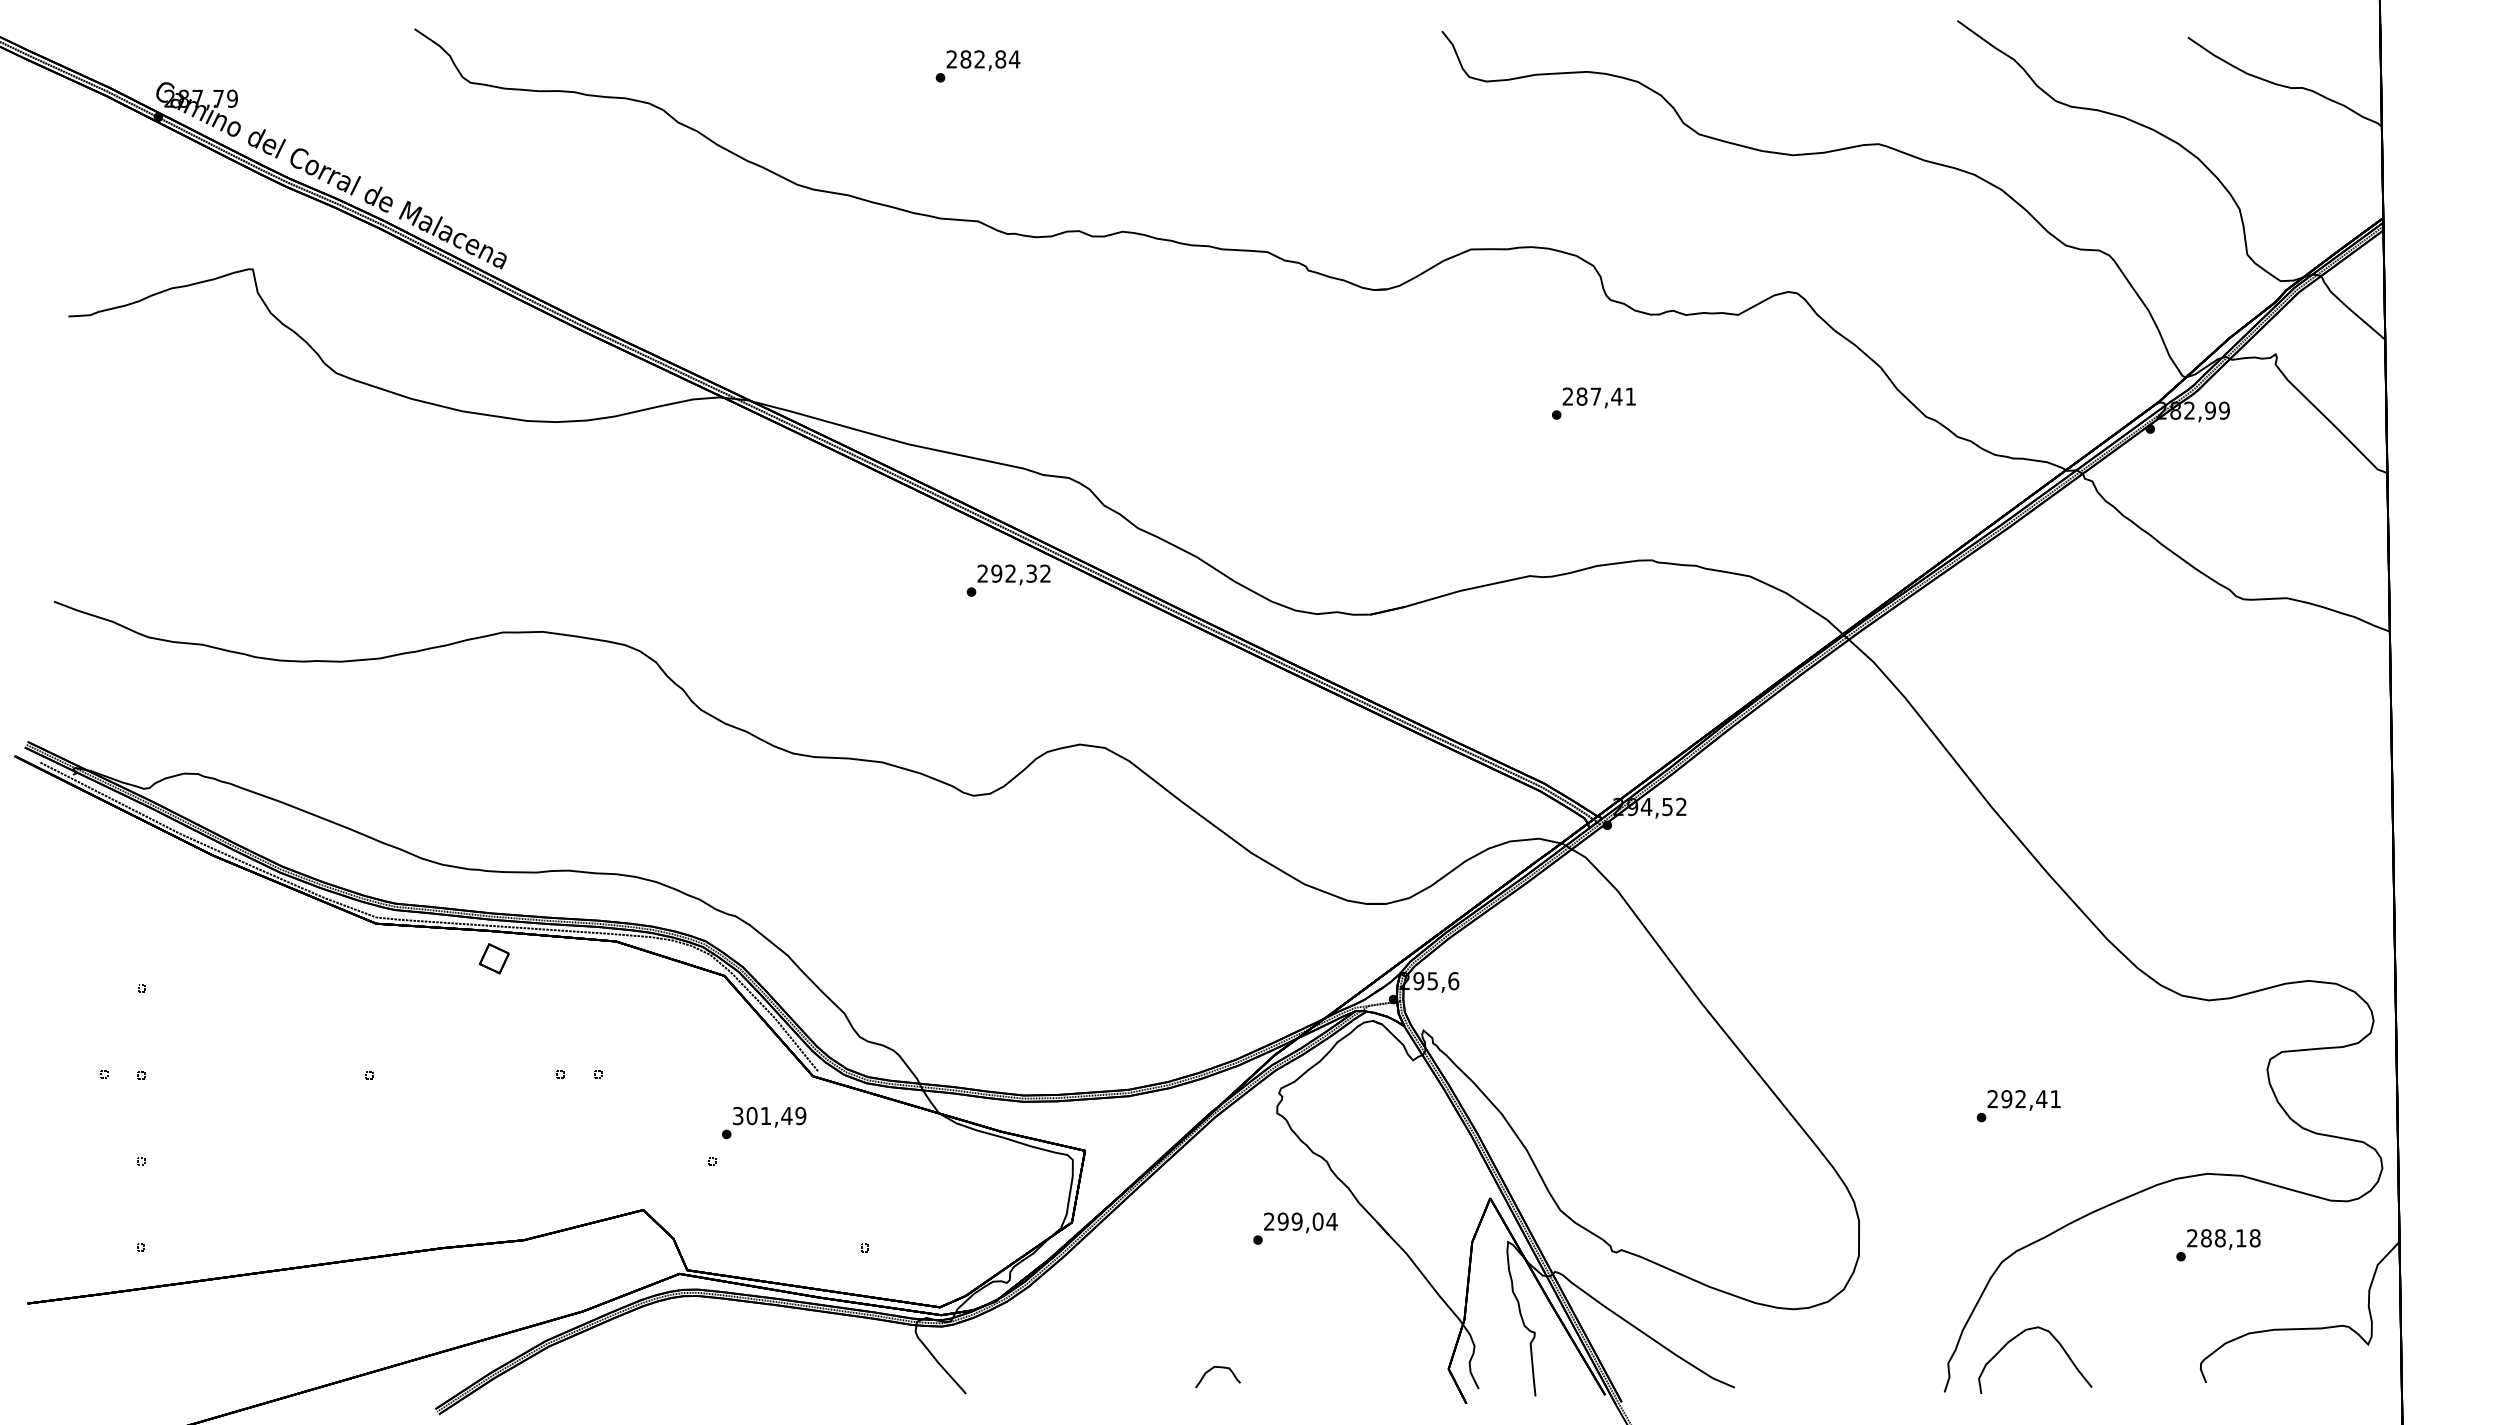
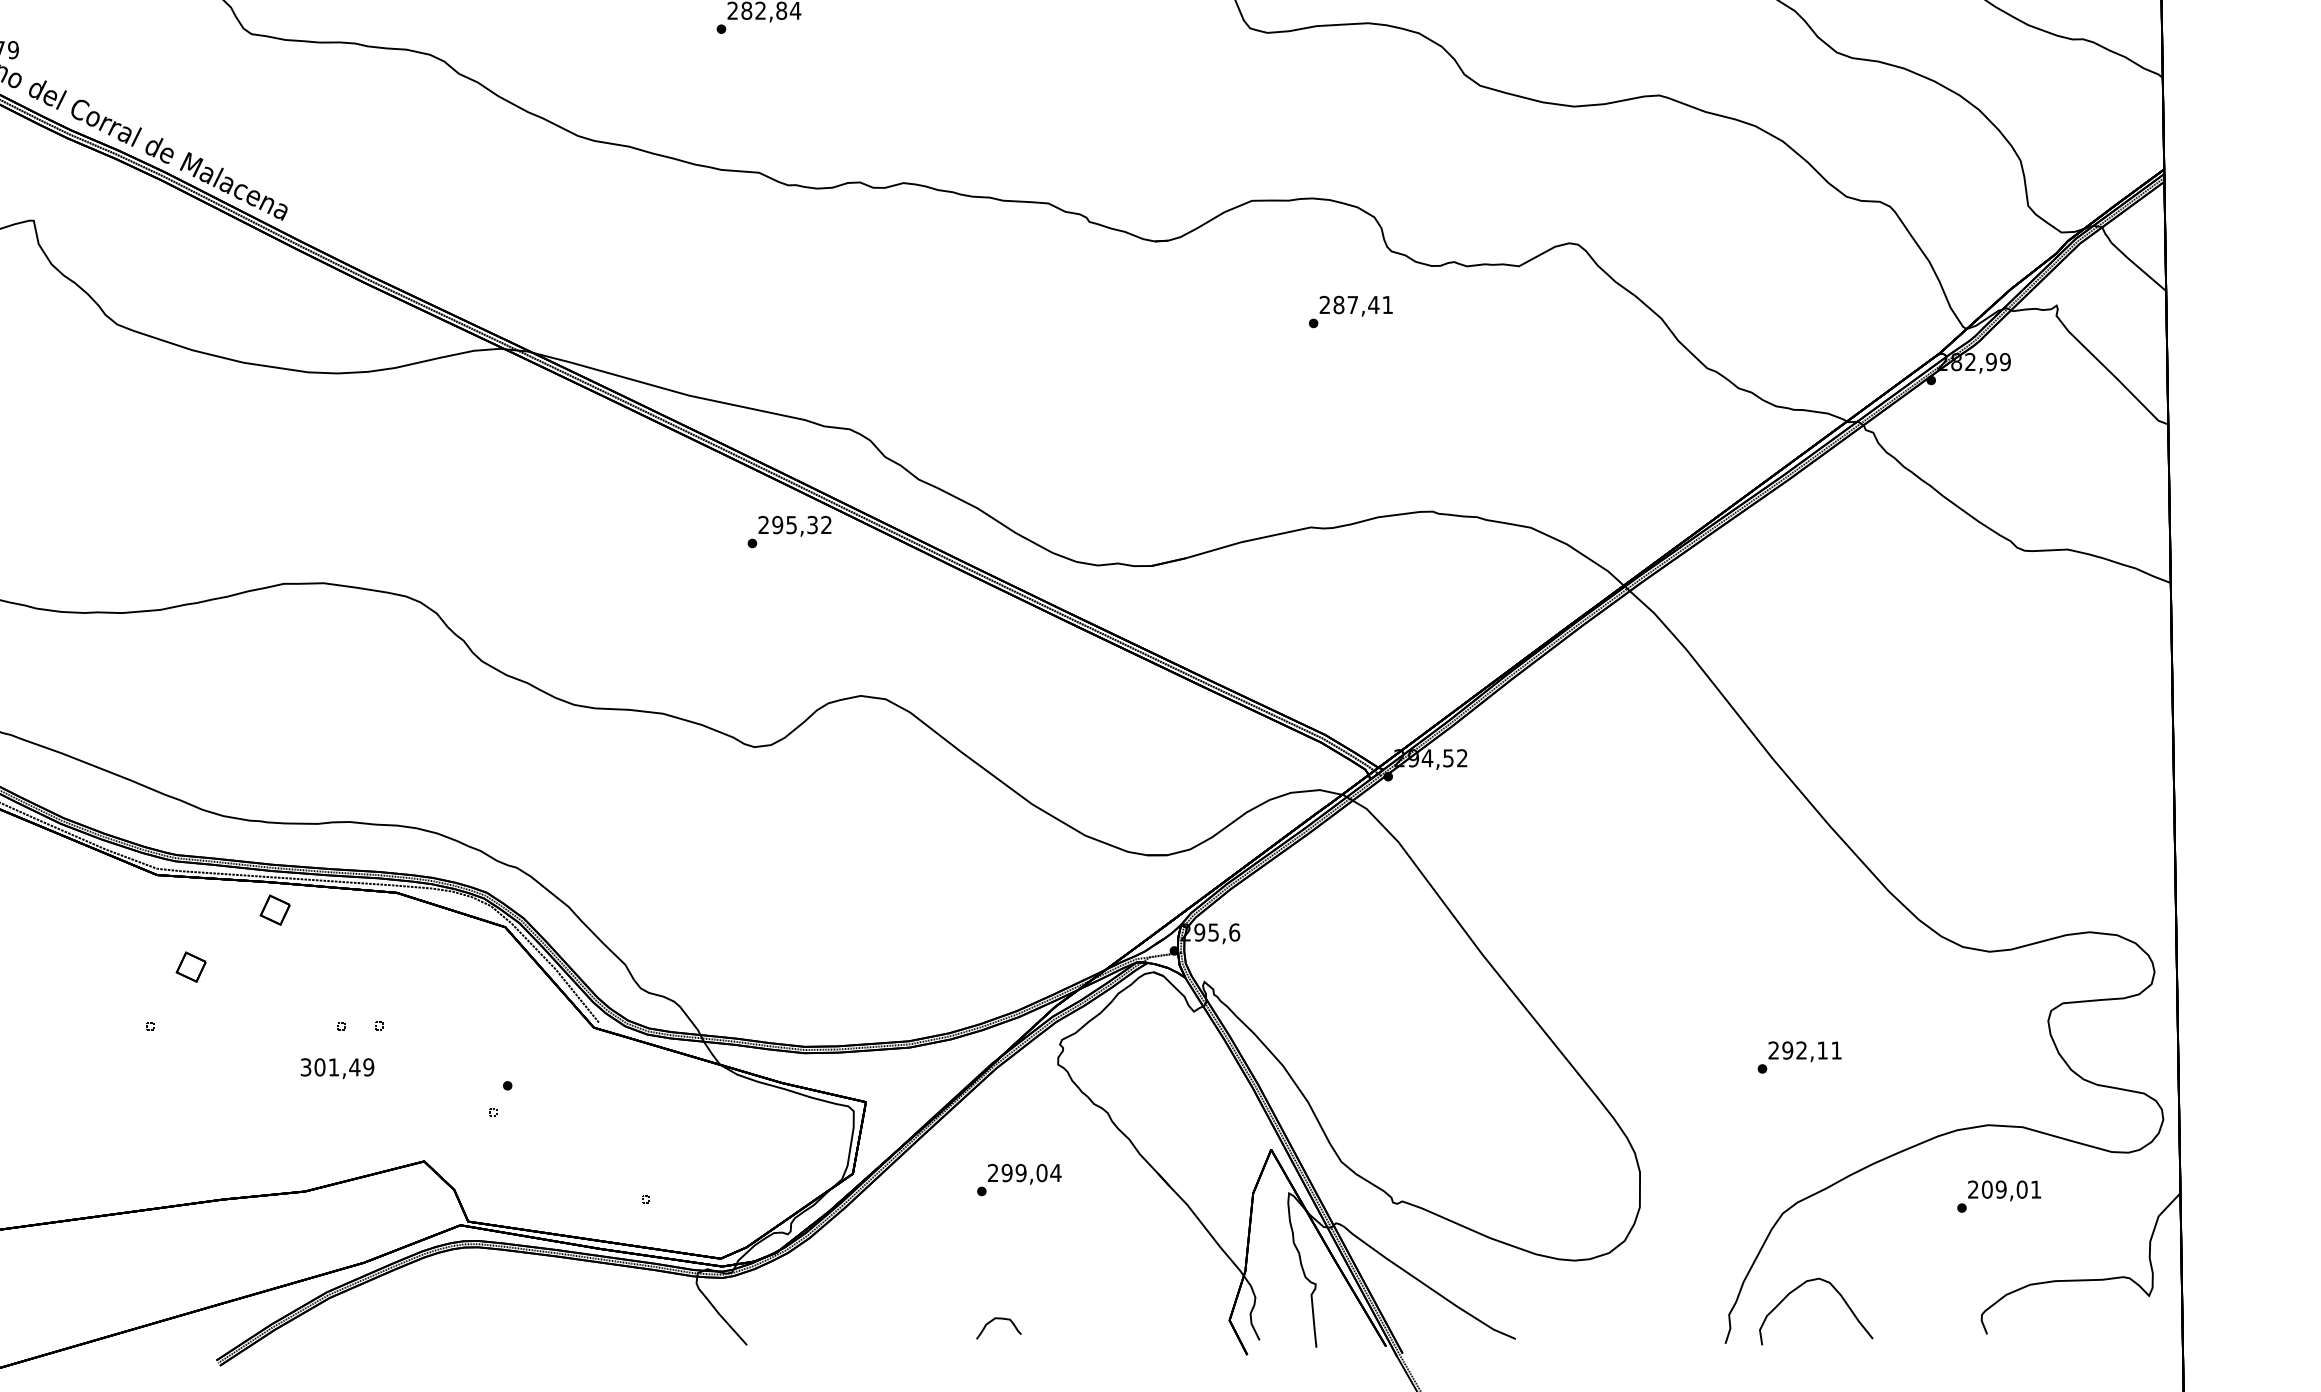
text: (1593, 403) -> (1350, 311), moved
text: (1010, 573) -> (791, 524), 292,32 -> 295,32
part: (409, 1015) -> (190, 966), added
text: (2041, 1098) -> (1822, 1049), 292,41 -> 292,11
text: (769, 1116) -> (337, 1067), moved
text: (1295, 1228) -> (1019, 1179), moved
text: (2230, 1238) -> (2011, 1189), 288,18 -> 209,01

